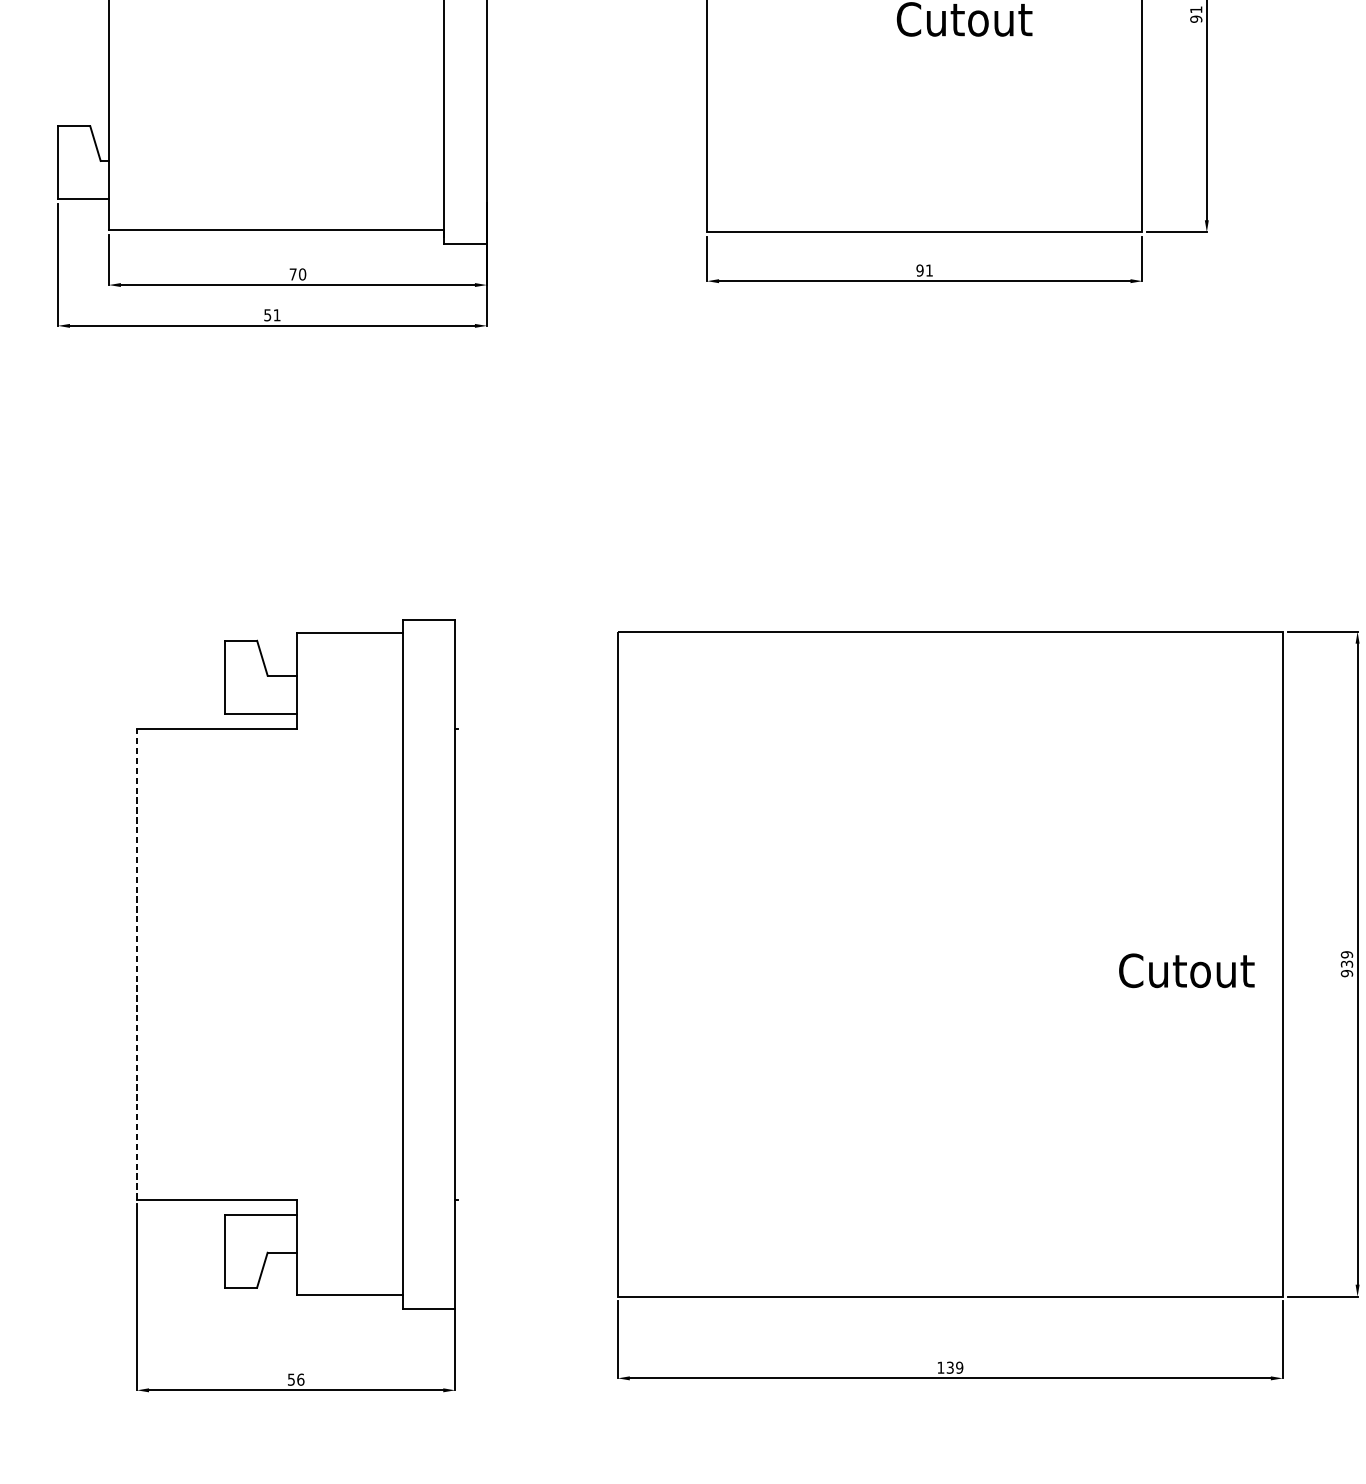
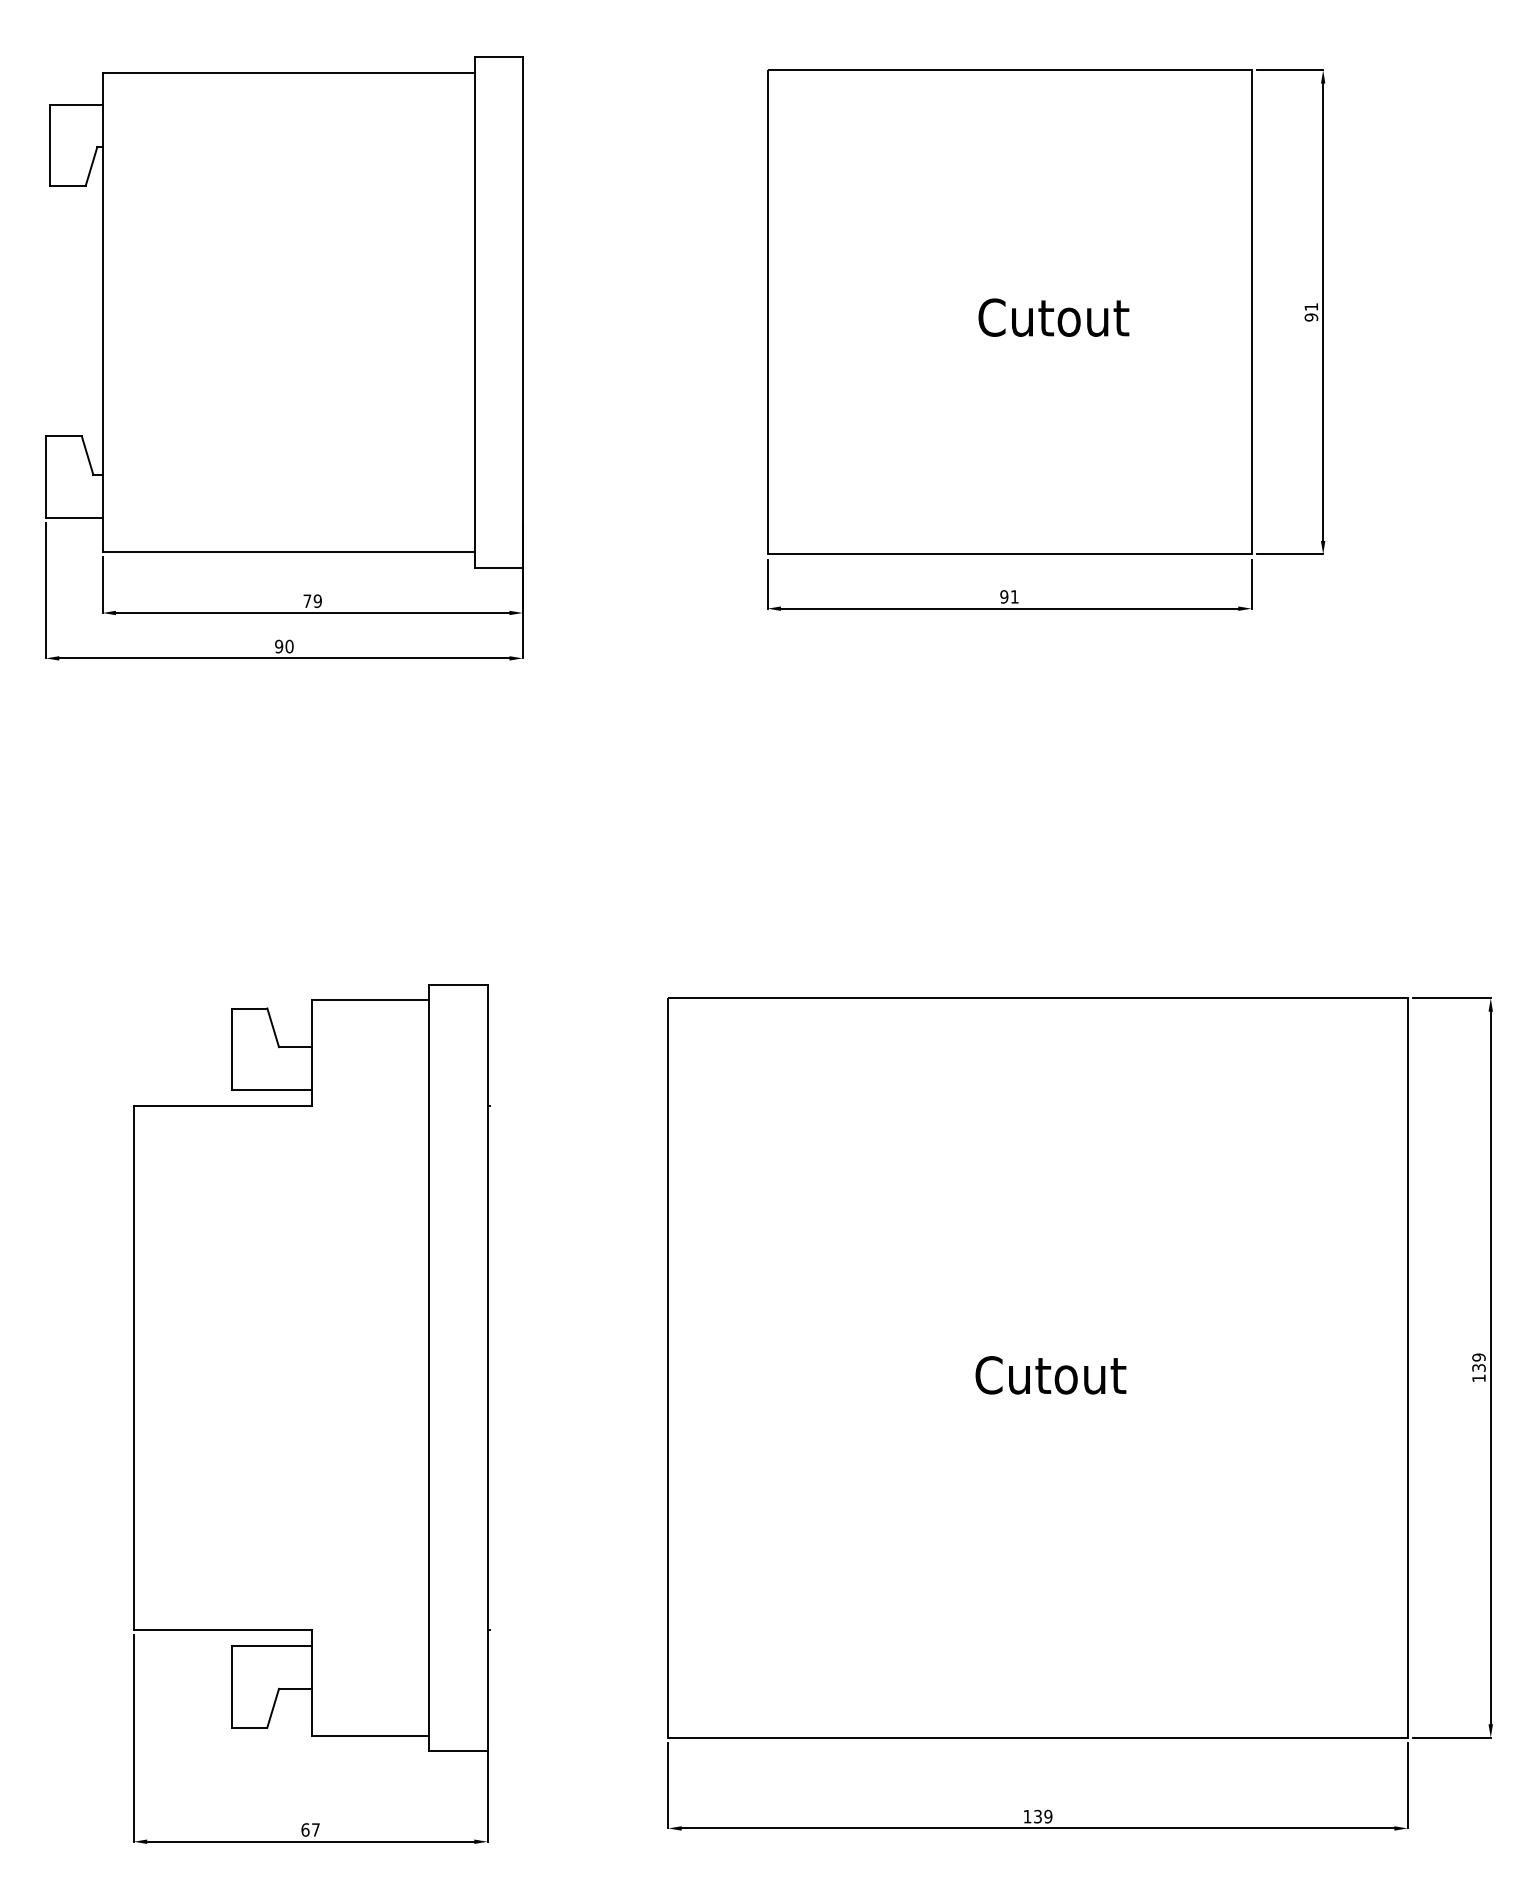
text: (302, 274) -> (317, 601), 70 -> 79
text: (272, 315) -> (284, 646), 51 -> 90
line: (136, 963) -> (133, 1367), dashed -> solid
text: (1186, 970) -> (1050, 1375), moved
text: (1346, 973) -> (1478, 1378), 939 -> 139
text: (295, 1379) -> (310, 1829), 56 -> 67

